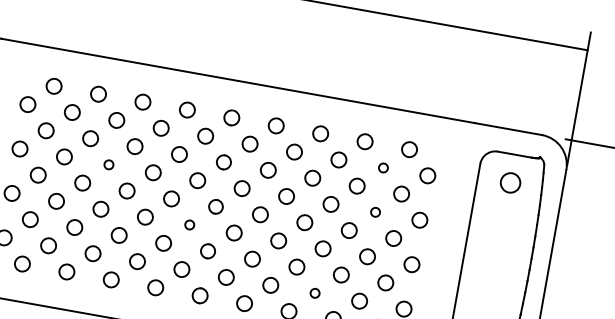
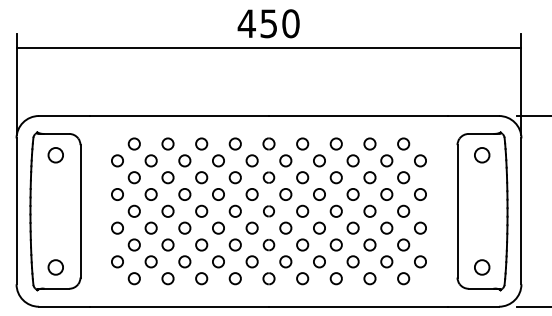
circle: (108, 164) -> (184, 194), size x1.67
circle: (383, 167) -> (386, 160), size x1.67
circle: (375, 212) -> (386, 194), size x1.67
circle: (189, 224) -> (251, 227), size x1.67
circle: (314, 292) -> (352, 261), size x1.67

